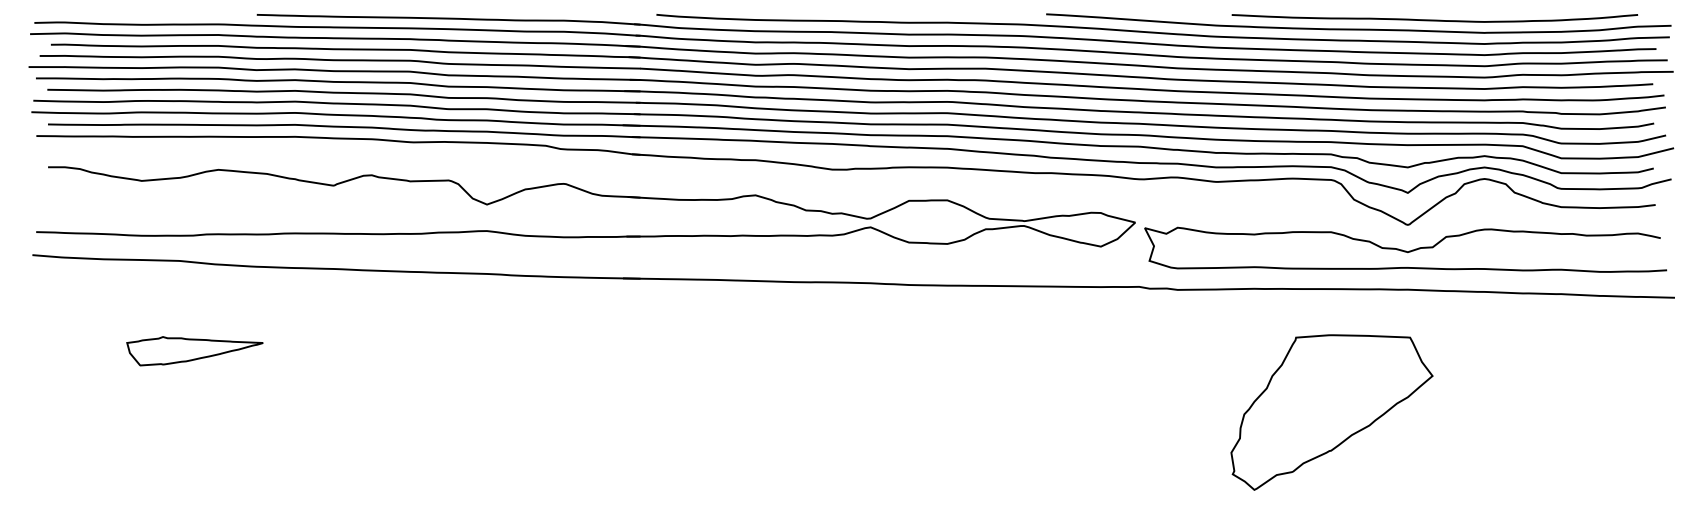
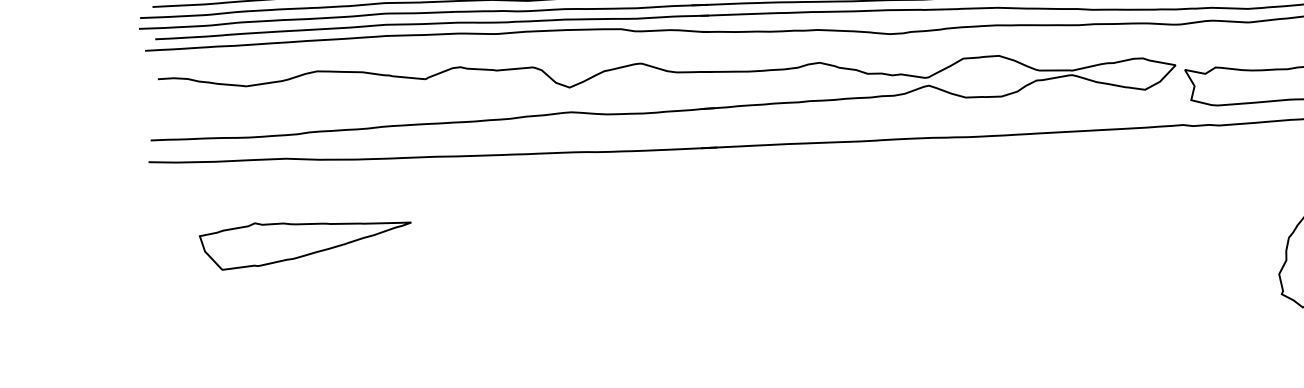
part: (194, 350) -> (305, 241), size x1.67

